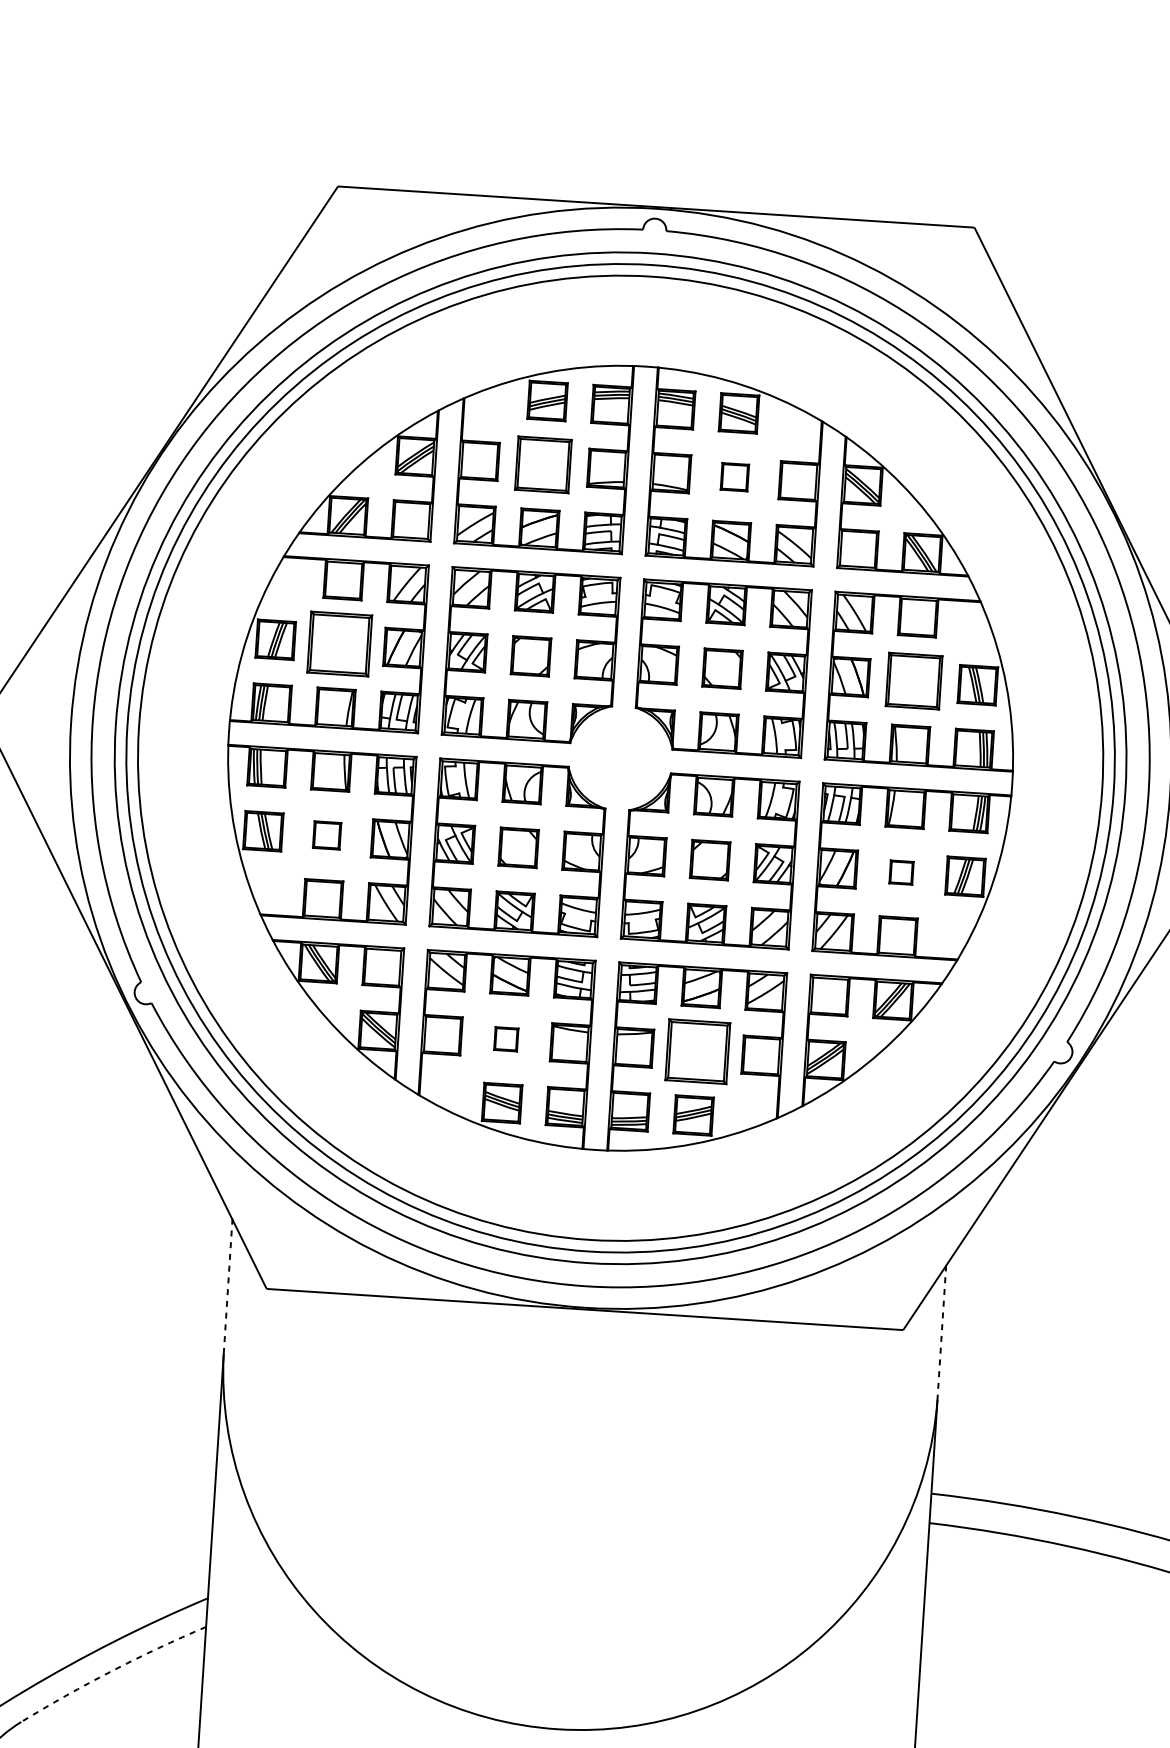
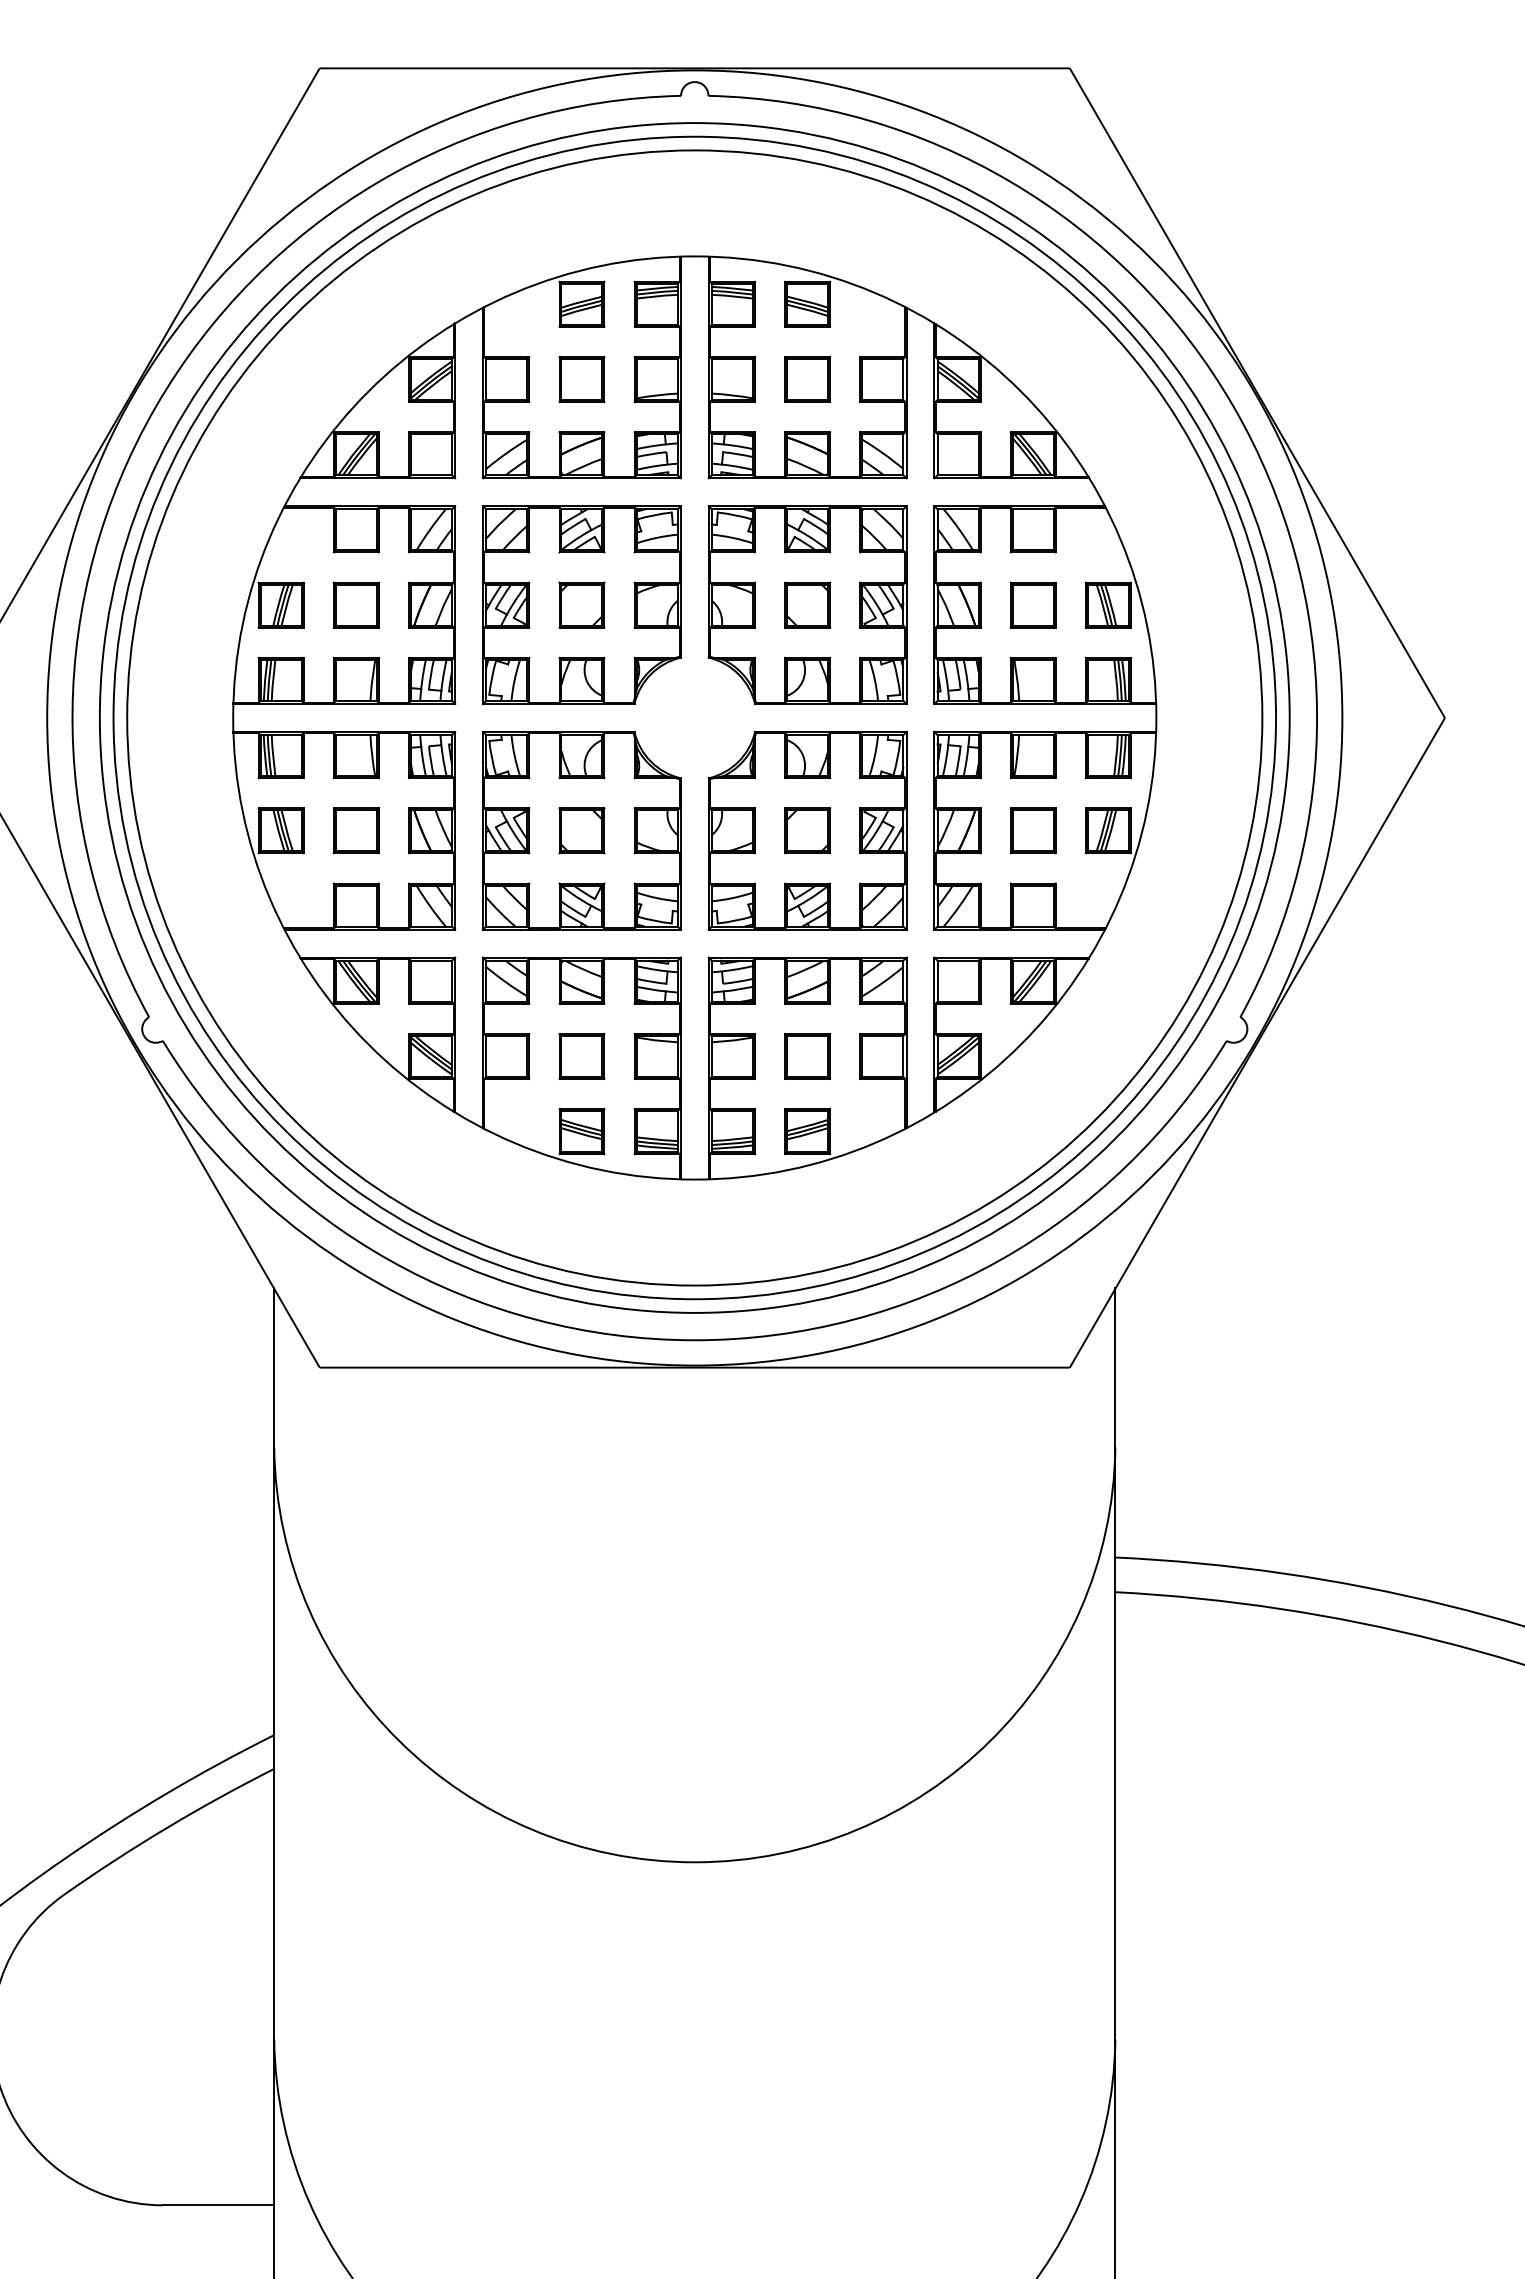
part: (543, 464) -> (581, 379), size x0.71
part: (734, 477) -> (807, 379), size x1.43
part: (338, 643) -> (355, 604), size x0.62
part: (913, 680) -> (1032, 604), size x0.71
part: (326, 835) -> (355, 830), size x1.43
part: (901, 872) -> (1032, 830), size x1.67
part: (505, 1039) -> (581, 1056), size x1.67
part: (697, 1051) -> (807, 1056), size x0.62
line: (228, 1286) -> (274, 1367), dashed -> solid
line: (941, 1332) -> (1115, 1367), dashed -> solid
arc: (112, 1670) -> (167, 1827), dashed -> solid

